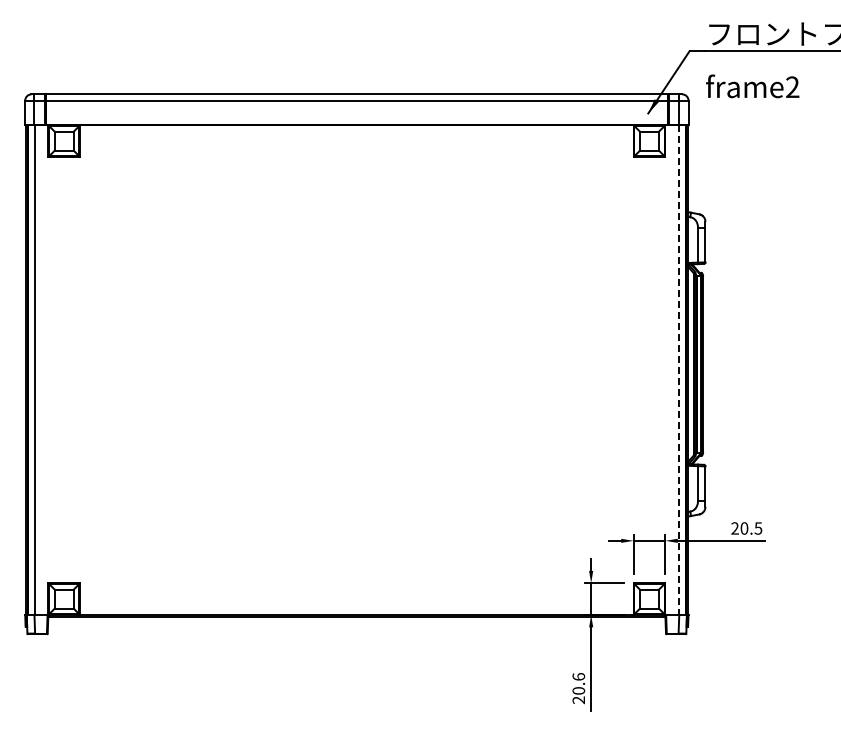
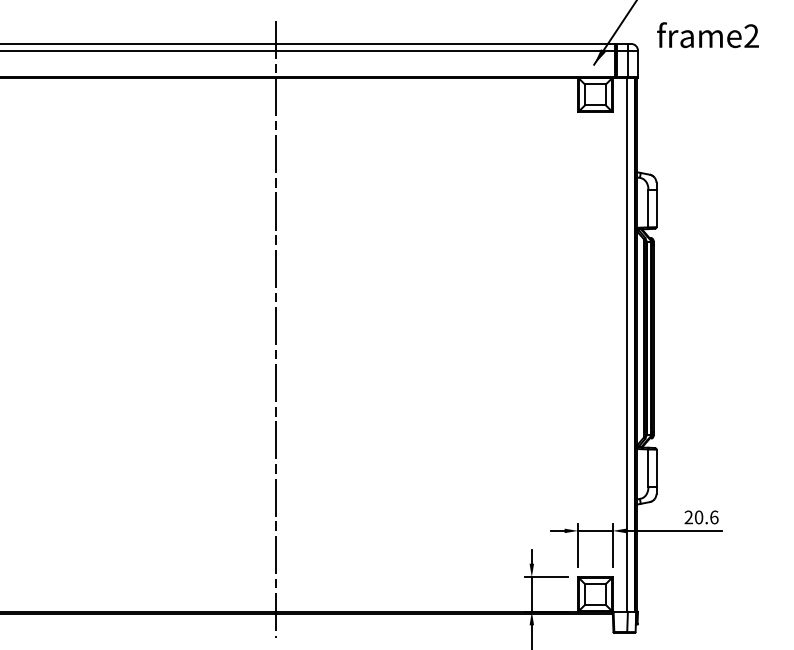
line: (356, 355) -> (275, 328), added
line: (678, 370) -> (627, 345), dashed -> solid
text: (758, 528) -> (714, 517), 20.5 -> 20.6

